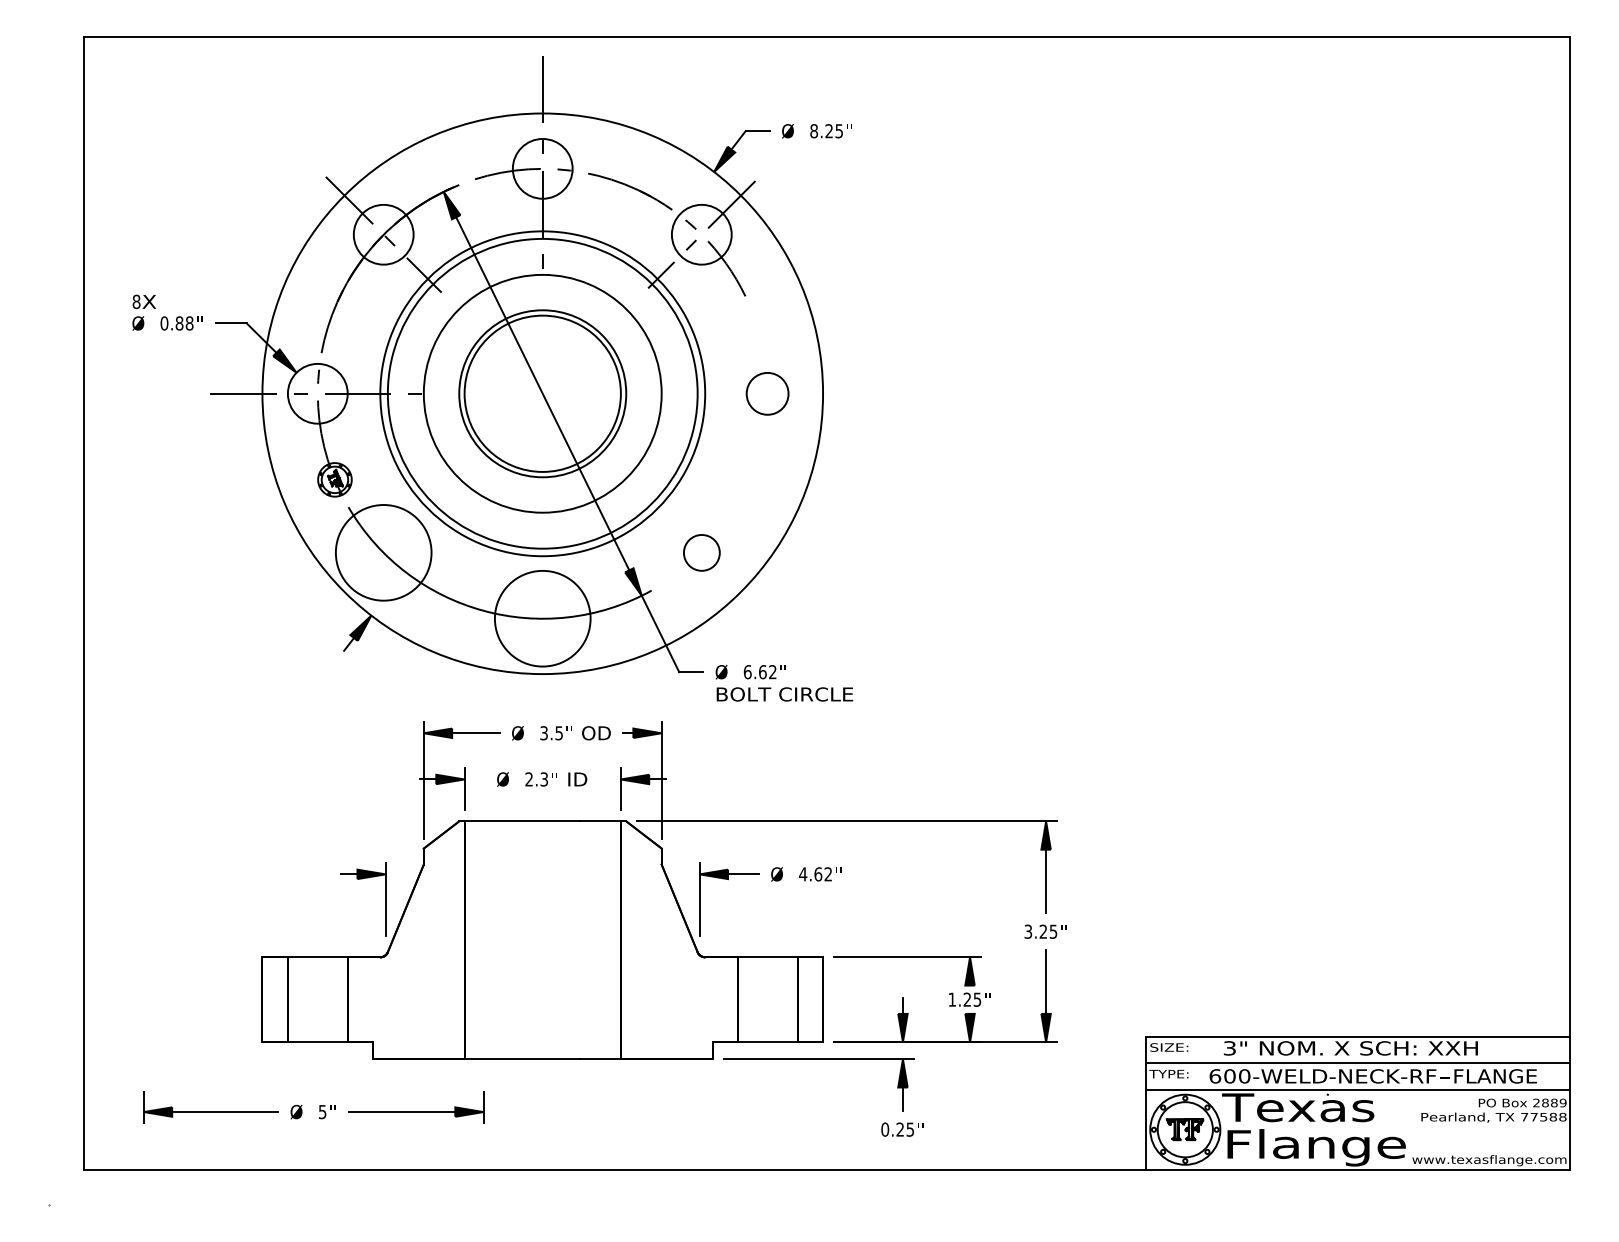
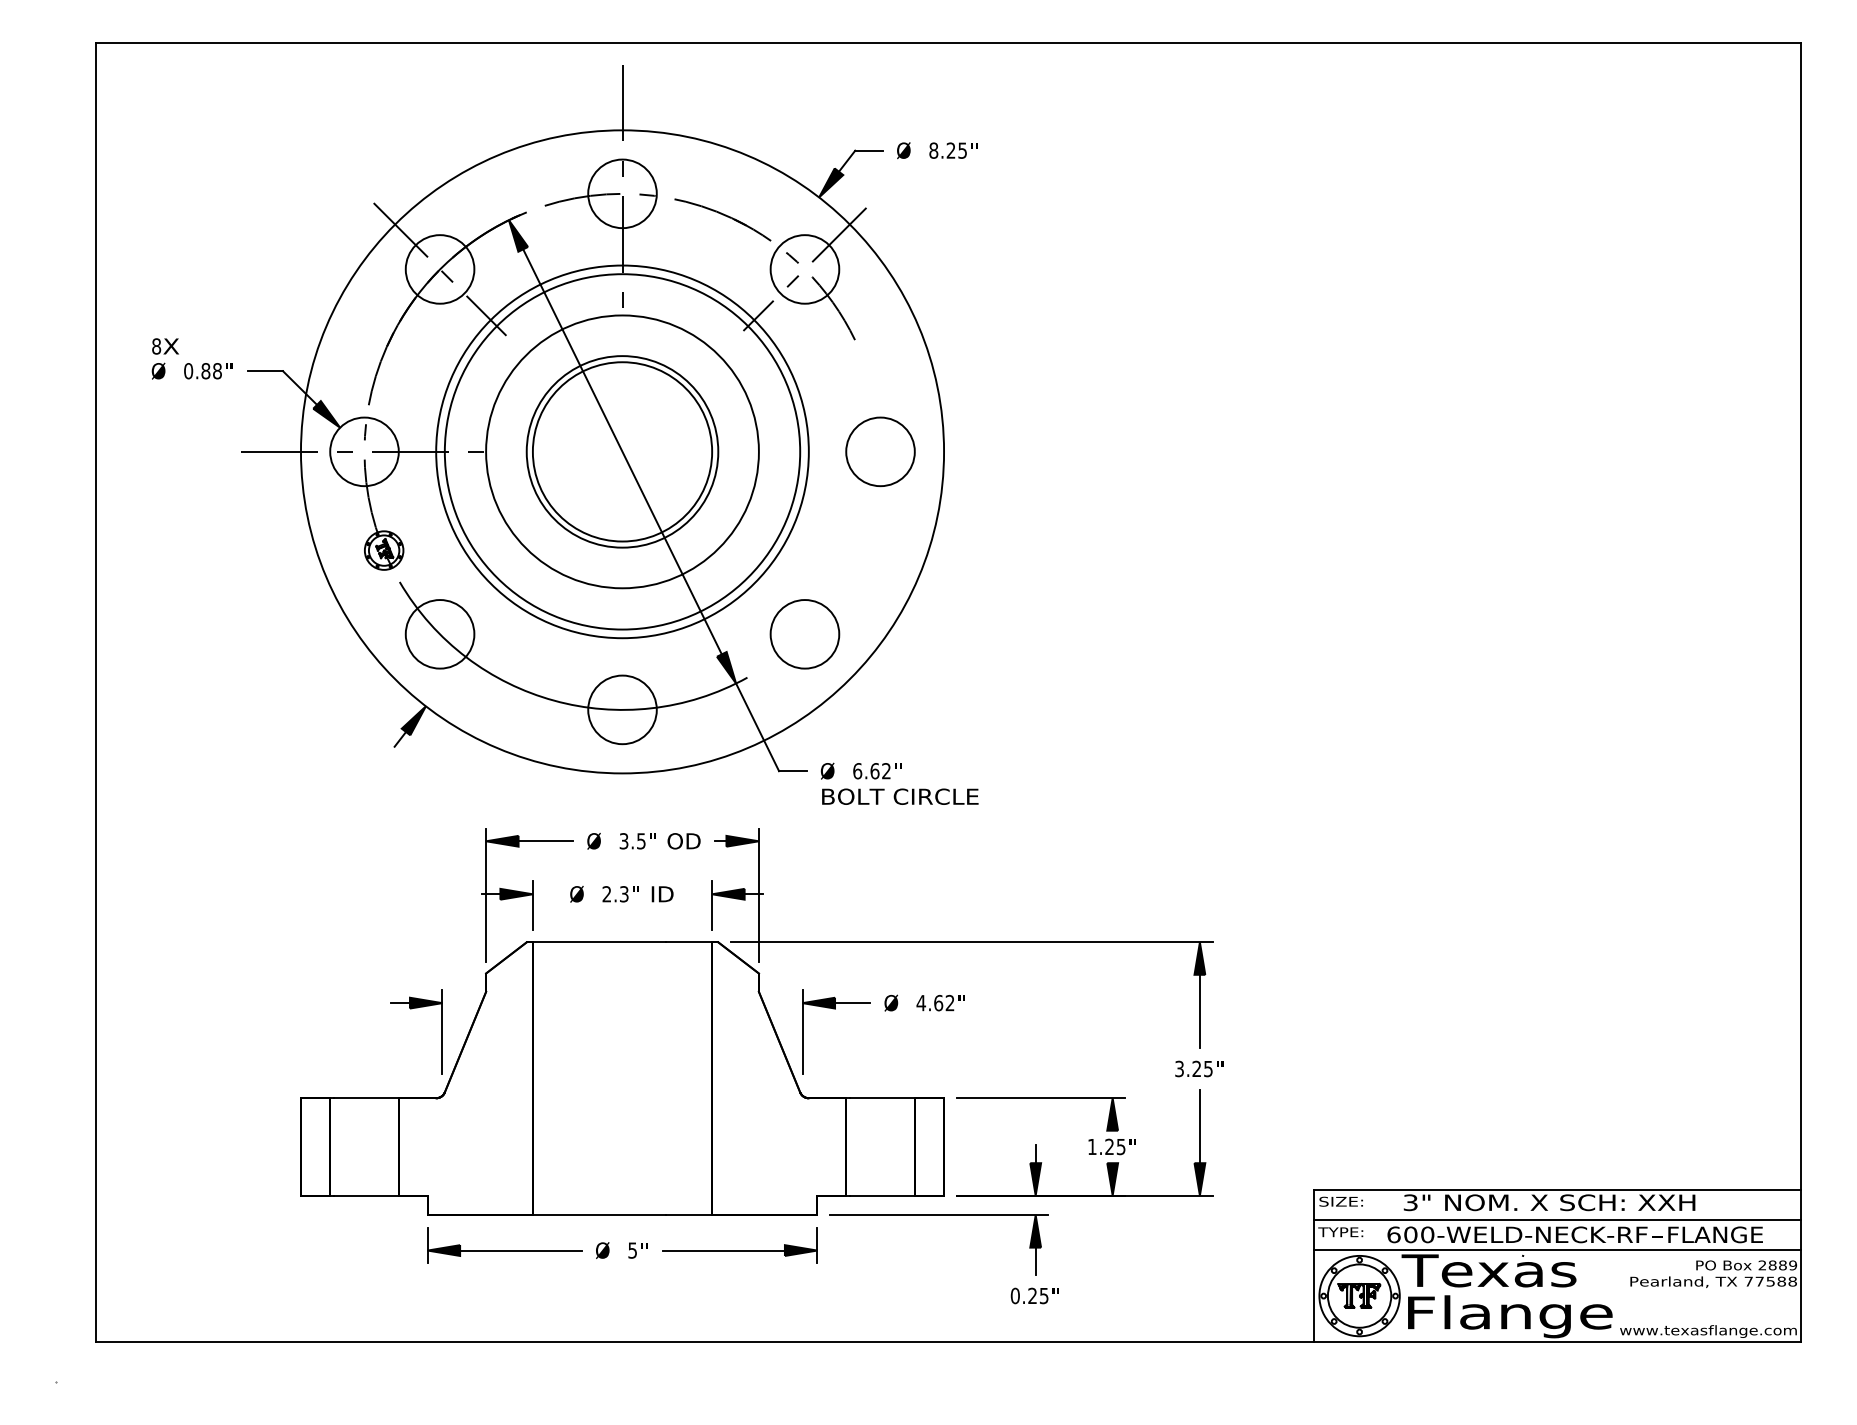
circle: (767, 393) -> (880, 451), size x1.43
circle: (383, 552) -> (439, 633), size x0.62
circle: (701, 552) -> (804, 633), size x1.67
circle: (542, 618) -> (622, 709), size x0.62
part: (313, 1107) -> (622, 1245), moved

